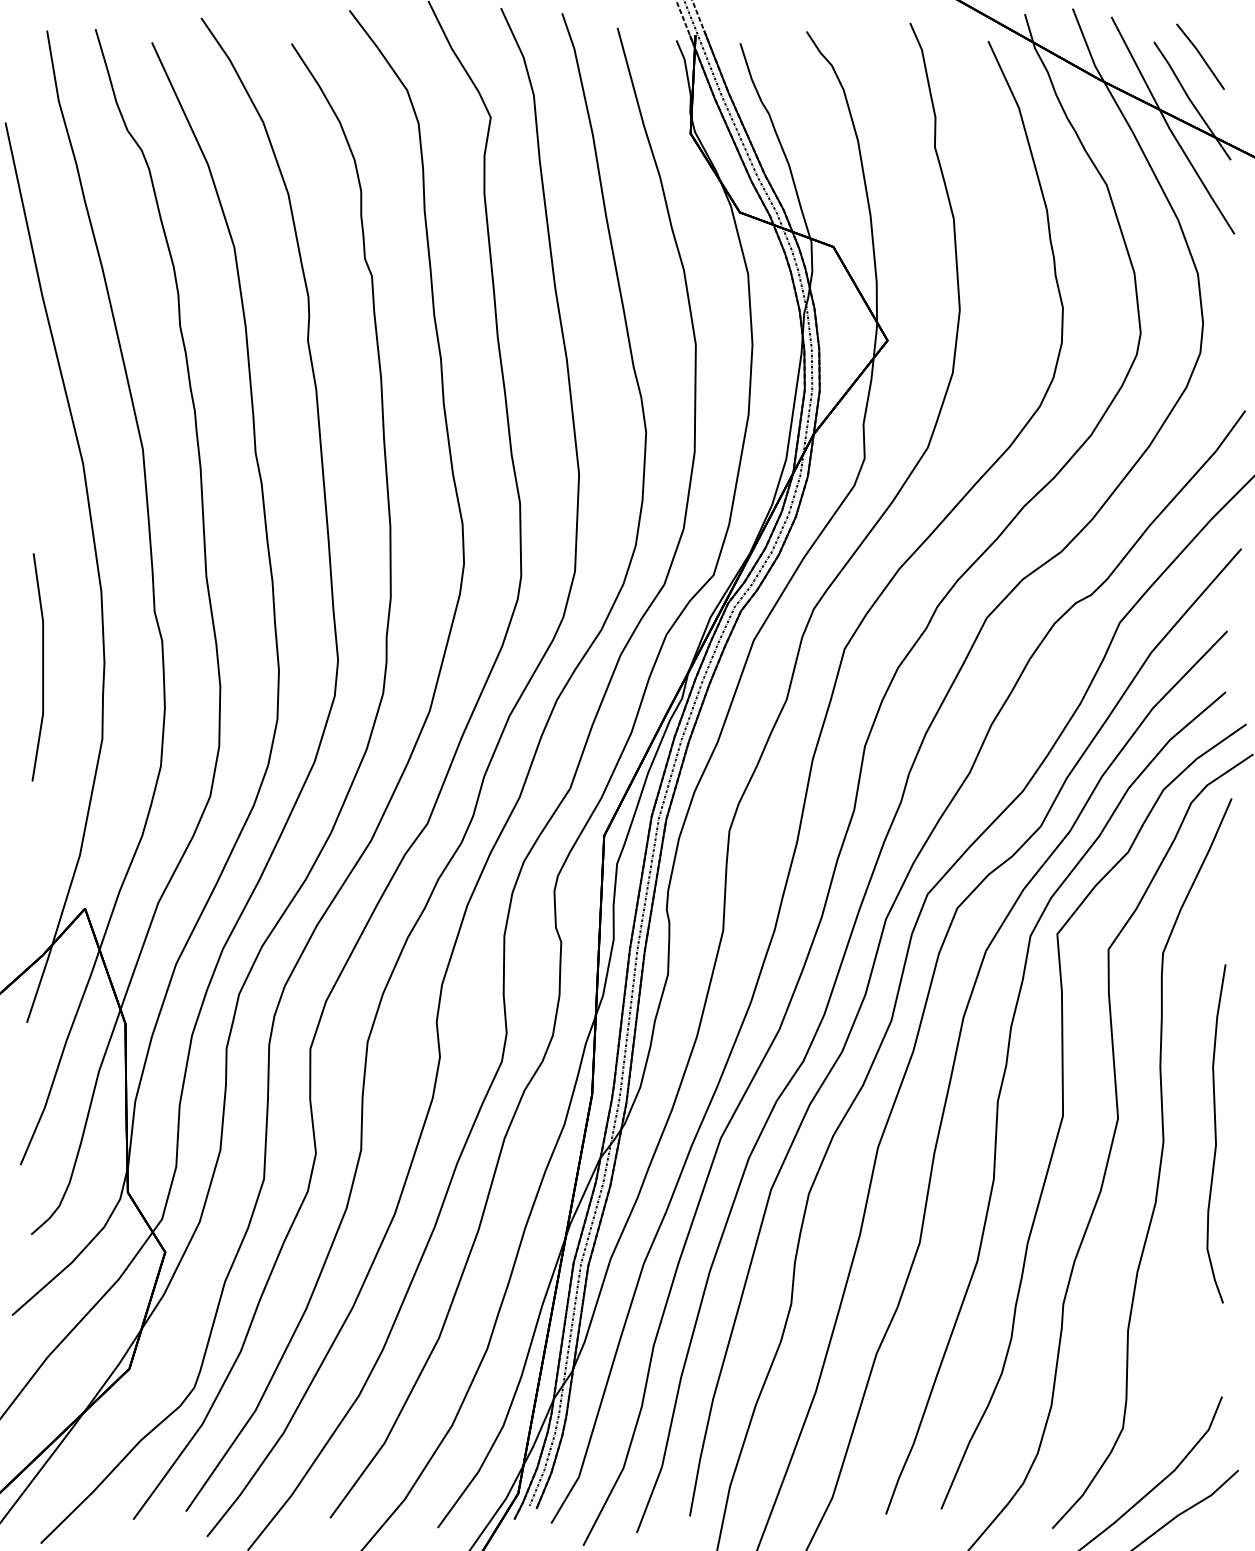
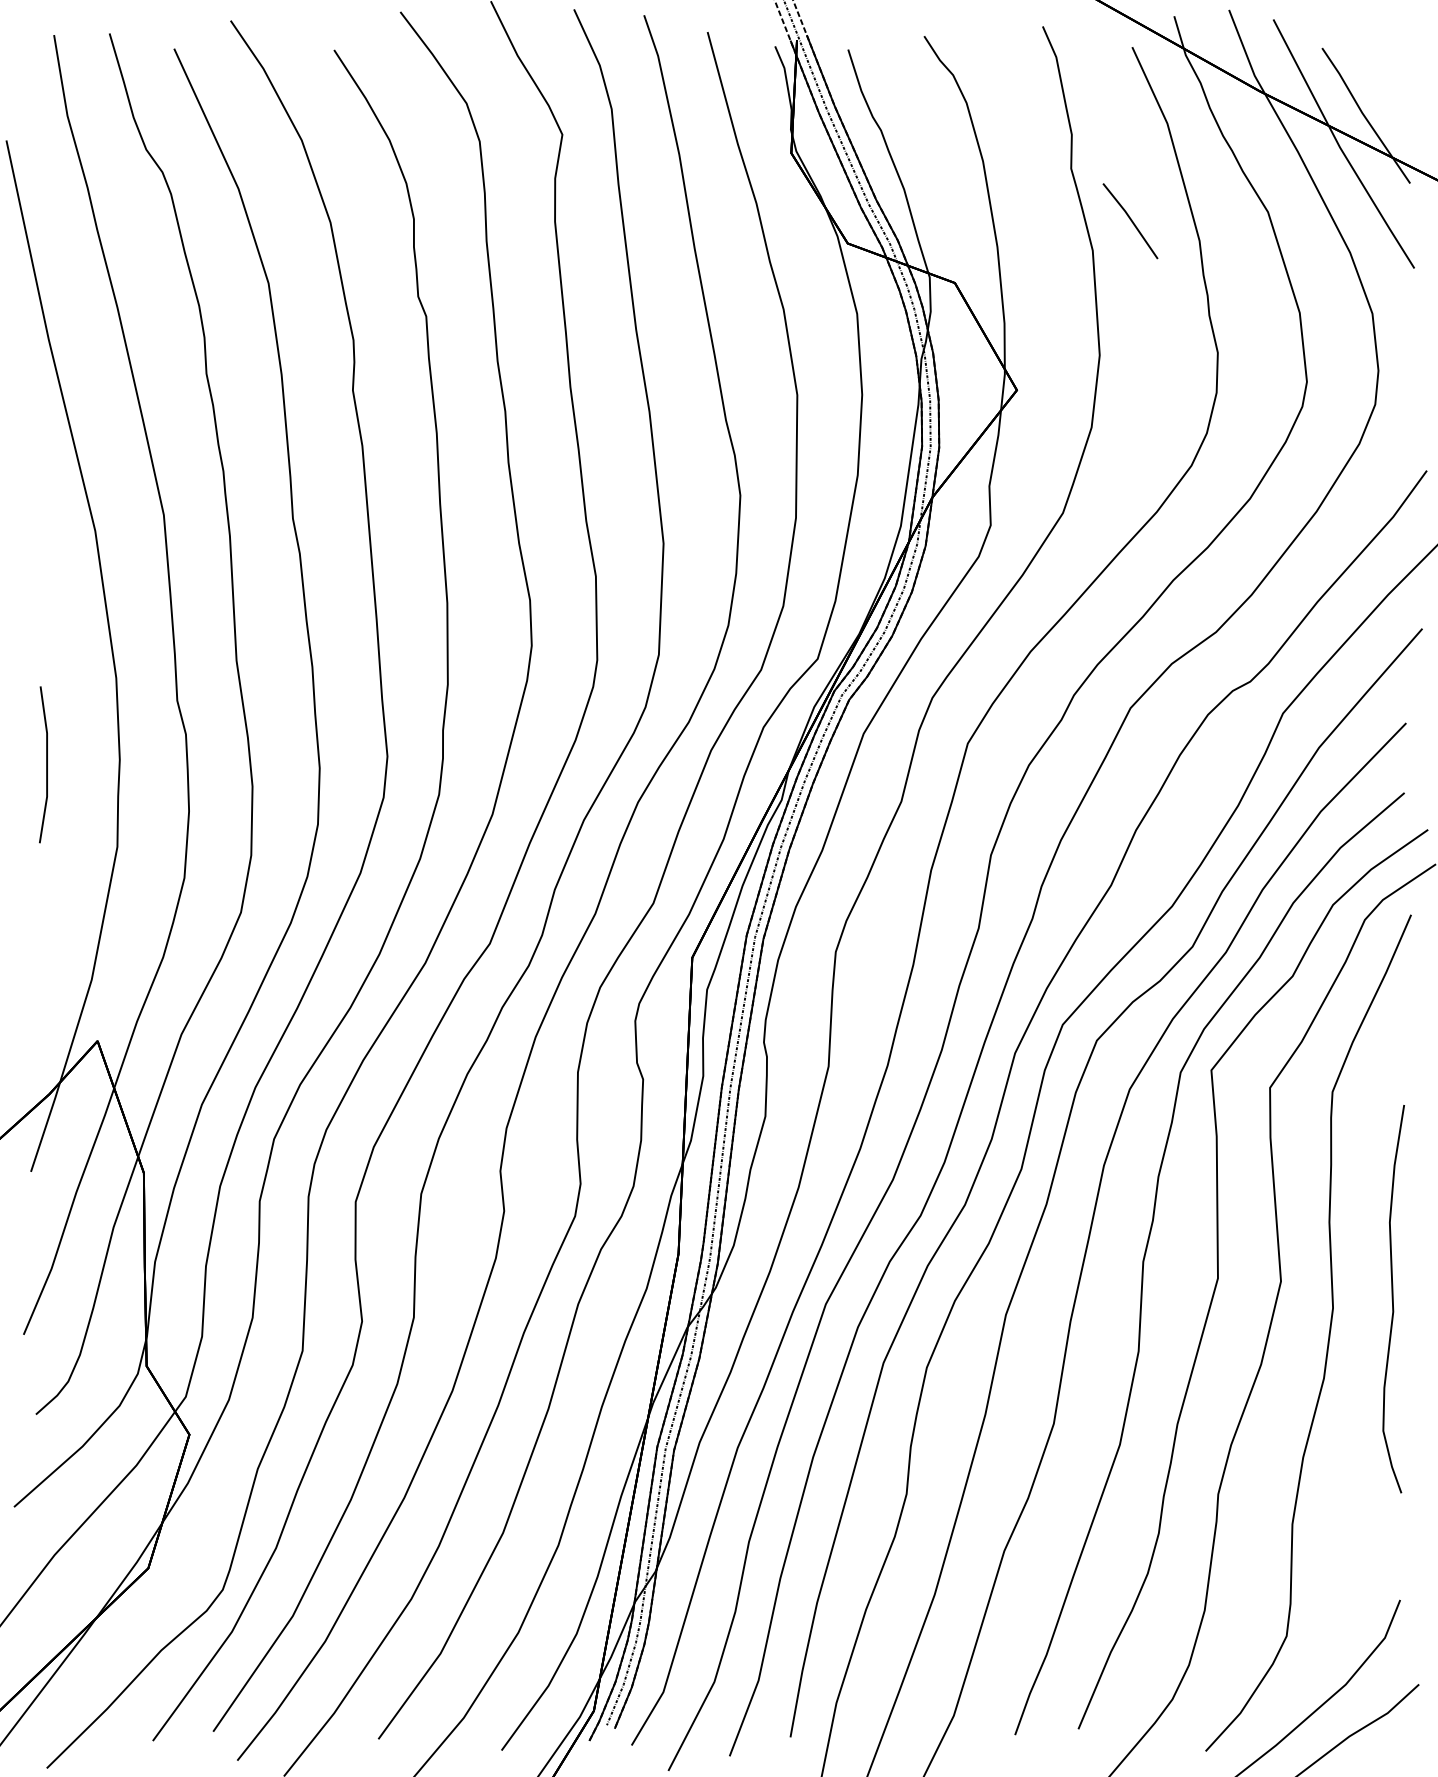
line: (1200, 56) -> (1130, 220), moved
part: (37, 667) -> (43, 764), size x0.6

